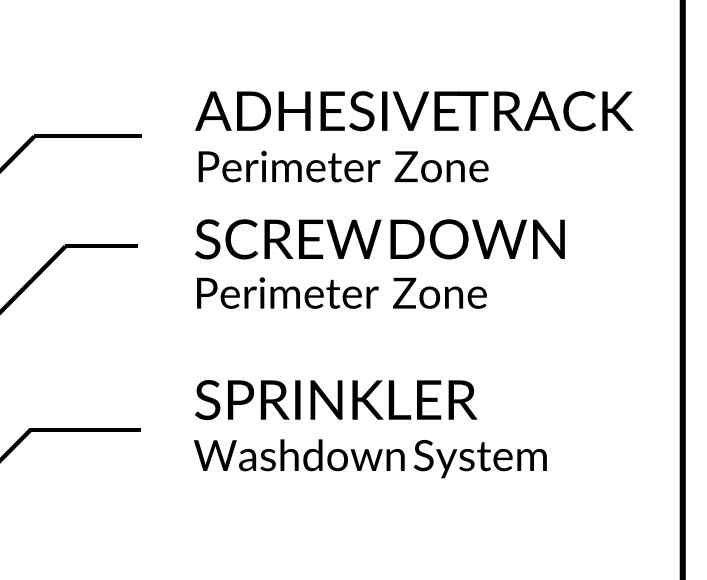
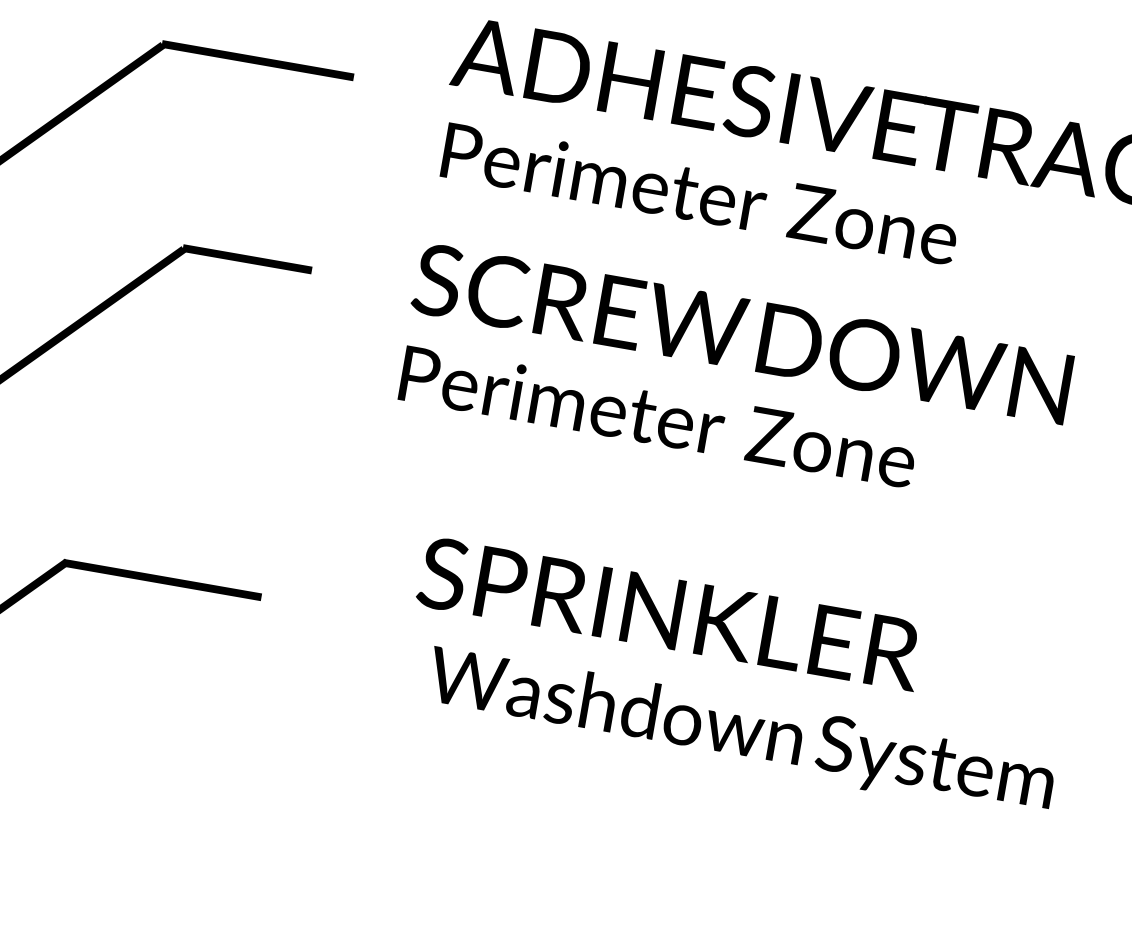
text: (336, 399) -> (670, 612), moved
text: (370, 458) -> (740, 732), moved

